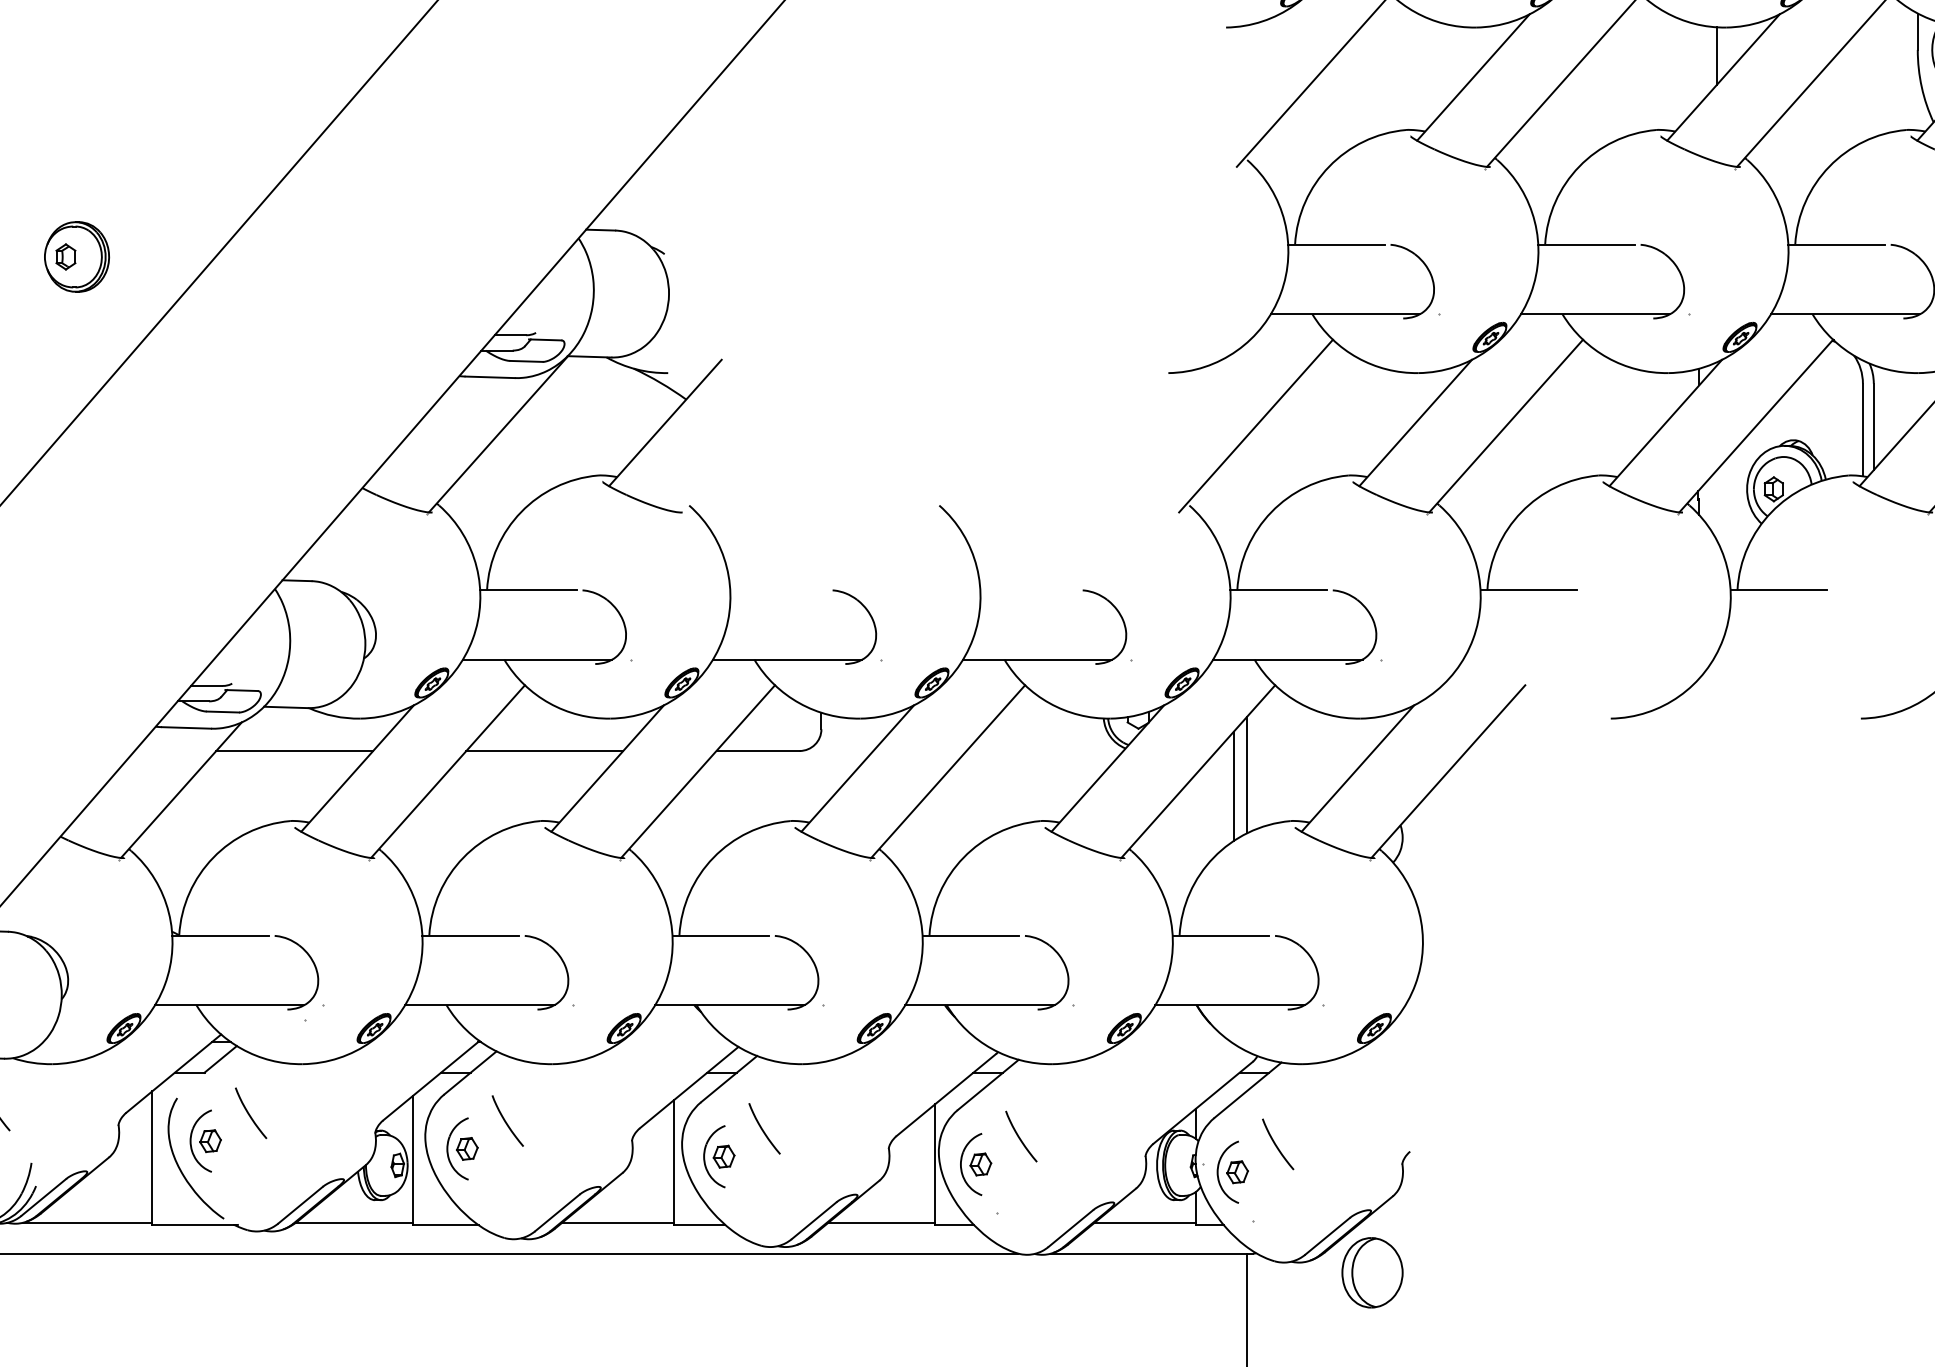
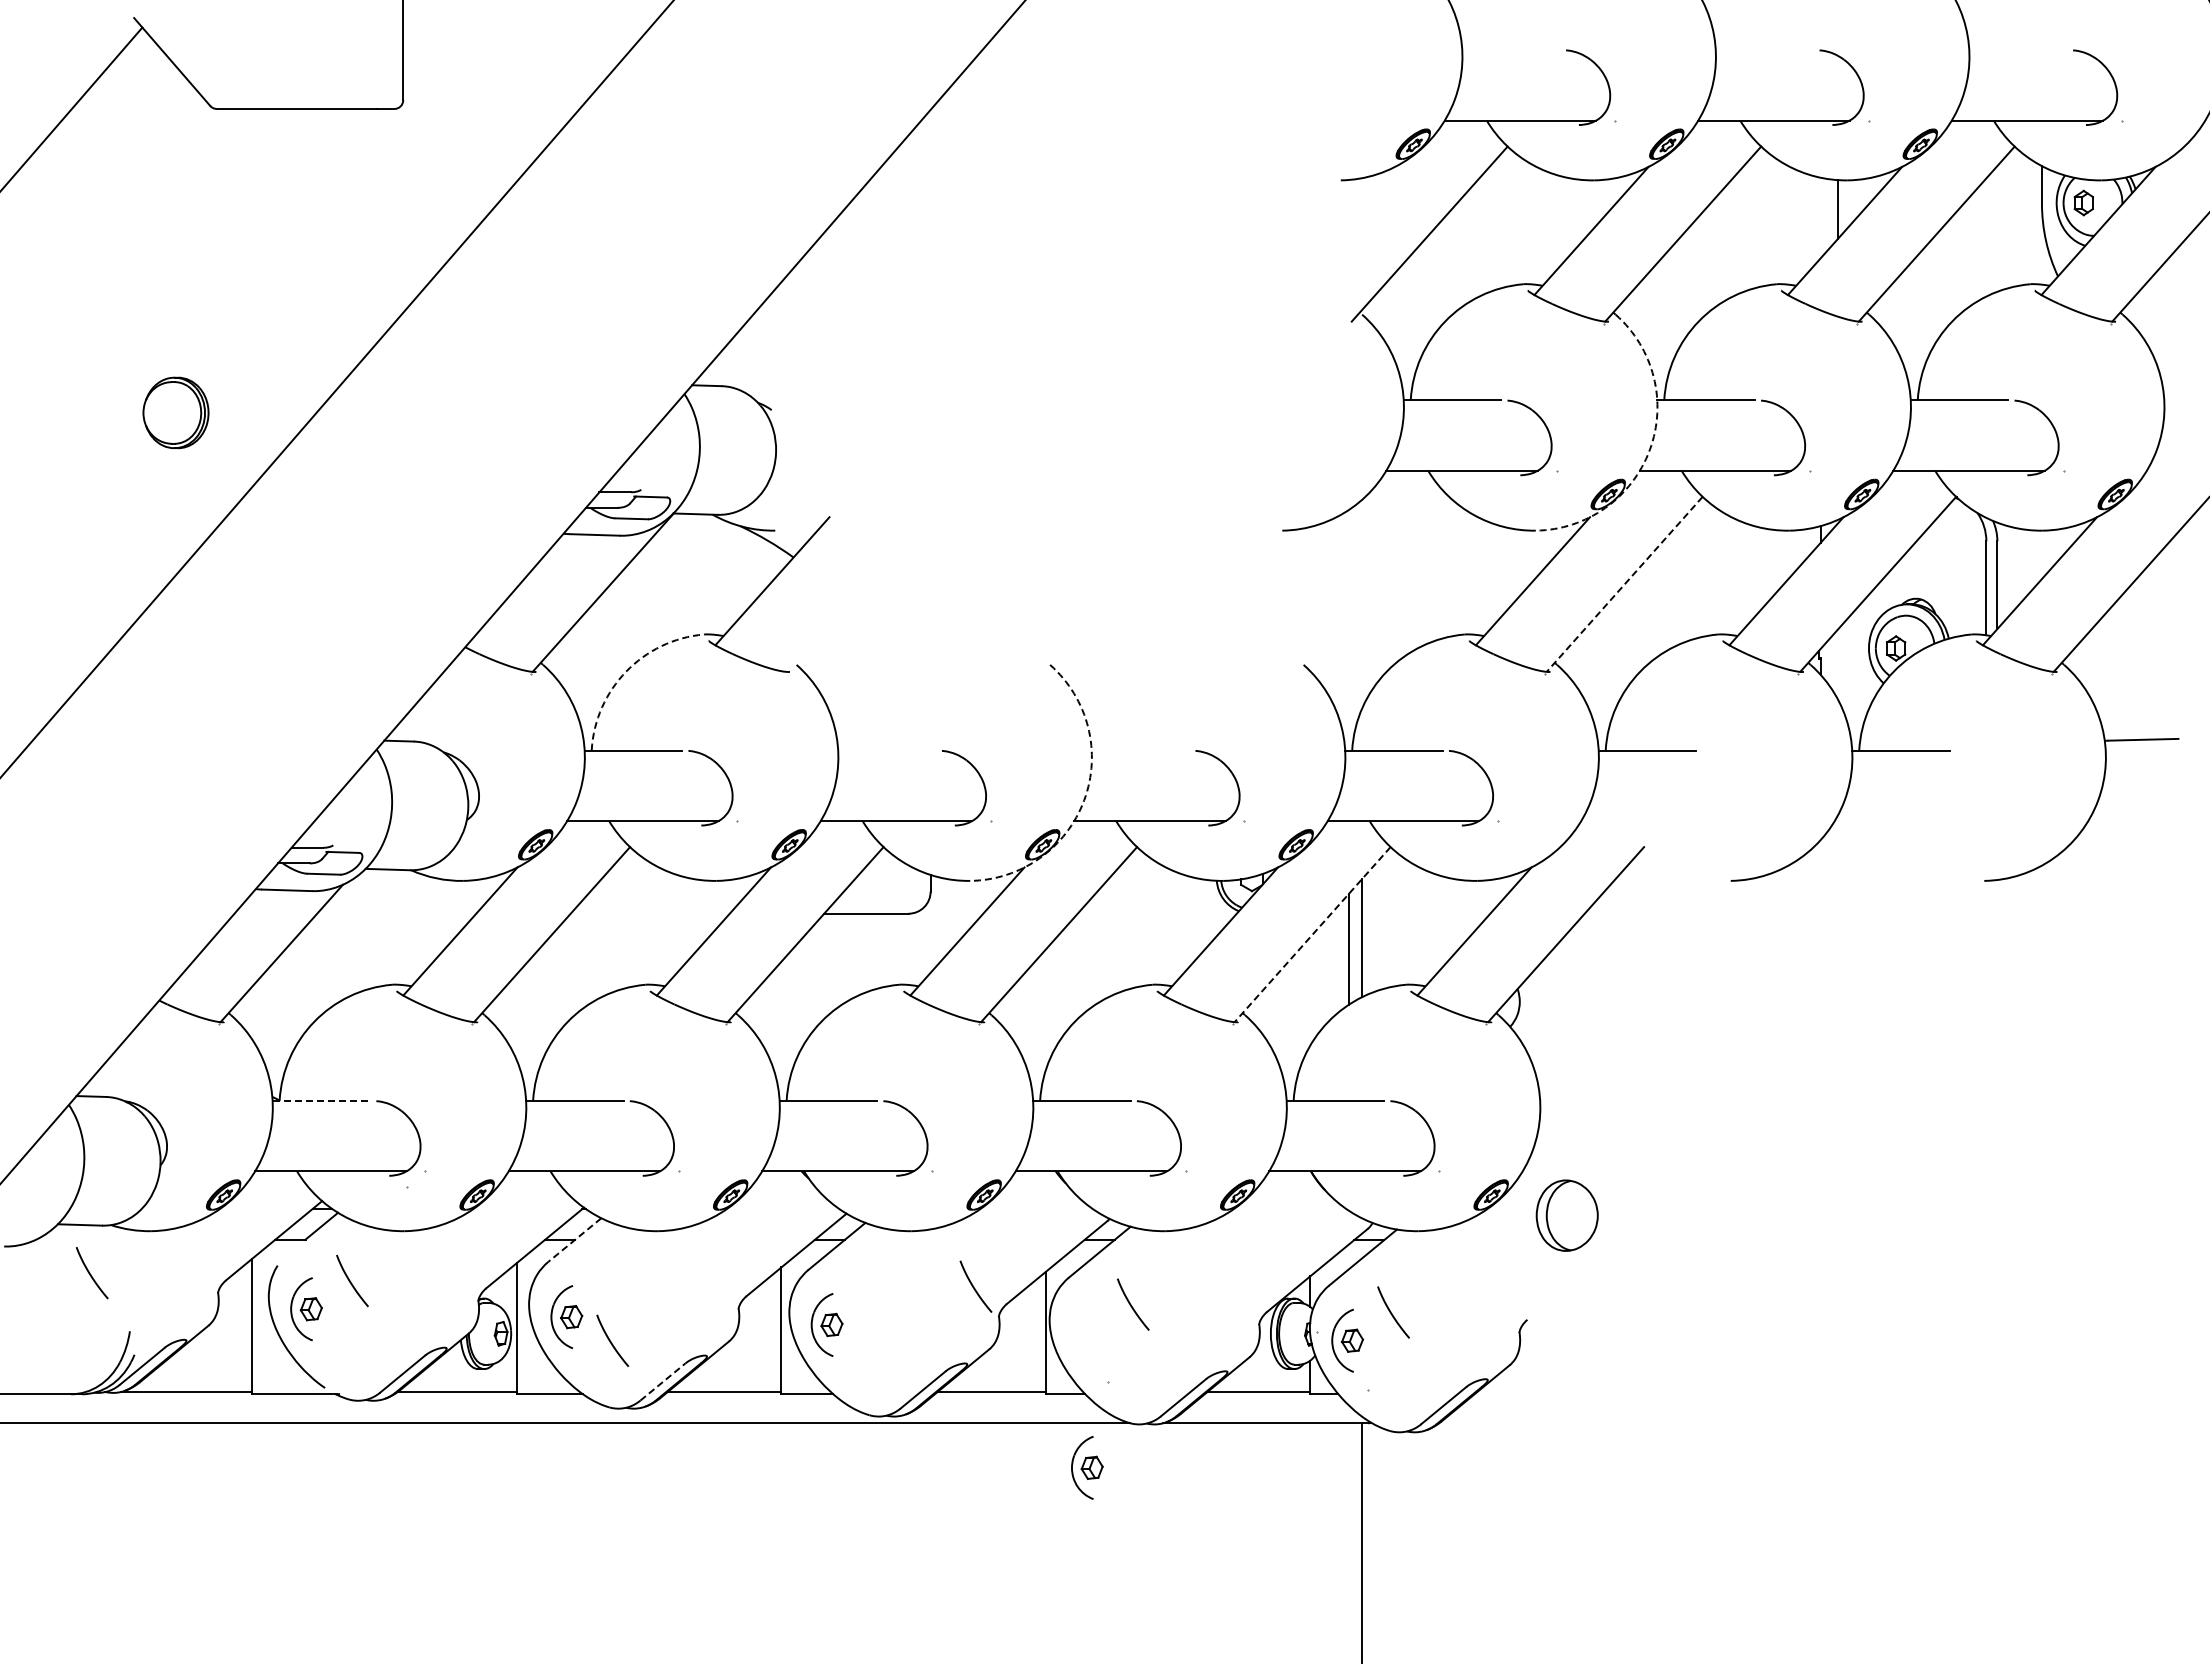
part: (65, 256) -> (164, 412), removed
arc: (1530, 294) -> (1649, 450), solid -> dashed
line: (1256, 425) -> (1371, 583), removed
line: (1505, 426) -> (1624, 584), solid -> dashed
arc: (521, 512) -> (626, 671), solid -> dashed
arc: (973, 639) -> (1084, 800), solid -> dashed
line: (294, 750) -> (396, 913), removed
line: (544, 750) -> (649, 913), removed
line: (1198, 771) -> (1312, 934), solid -> dashed
line: (220, 935) -> (321, 1100), solid -> dashed
line: (470, 1073) -> (574, 1240), solid -> dashed
curve: (506, 1121) -> (611, 1341), moved
curve: (763, 1128) -> (974, 1286), moved
part: (976, 1164) -> (1087, 1467), moved
line: (557, 1212) -> (663, 1381), solid -> dashed
part: (1371, 1272) -> (1566, 1215), moved

